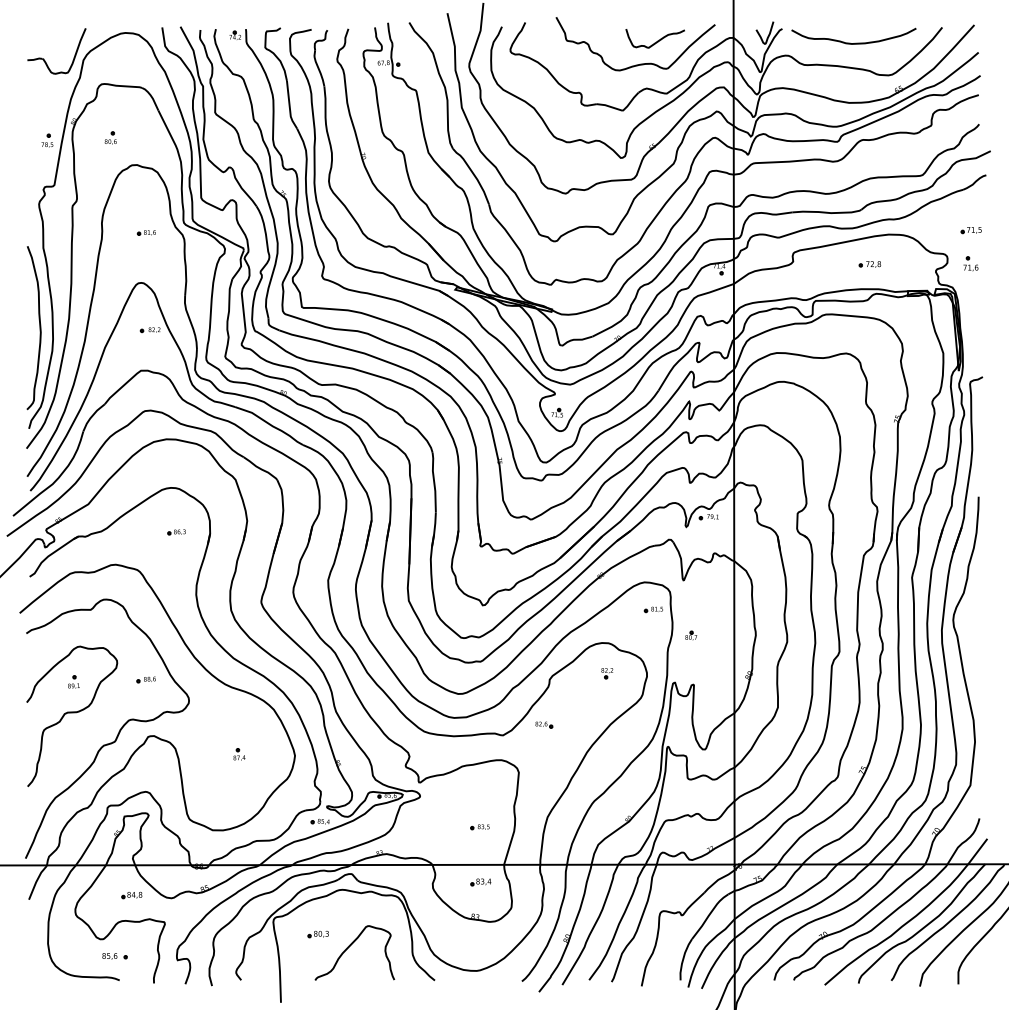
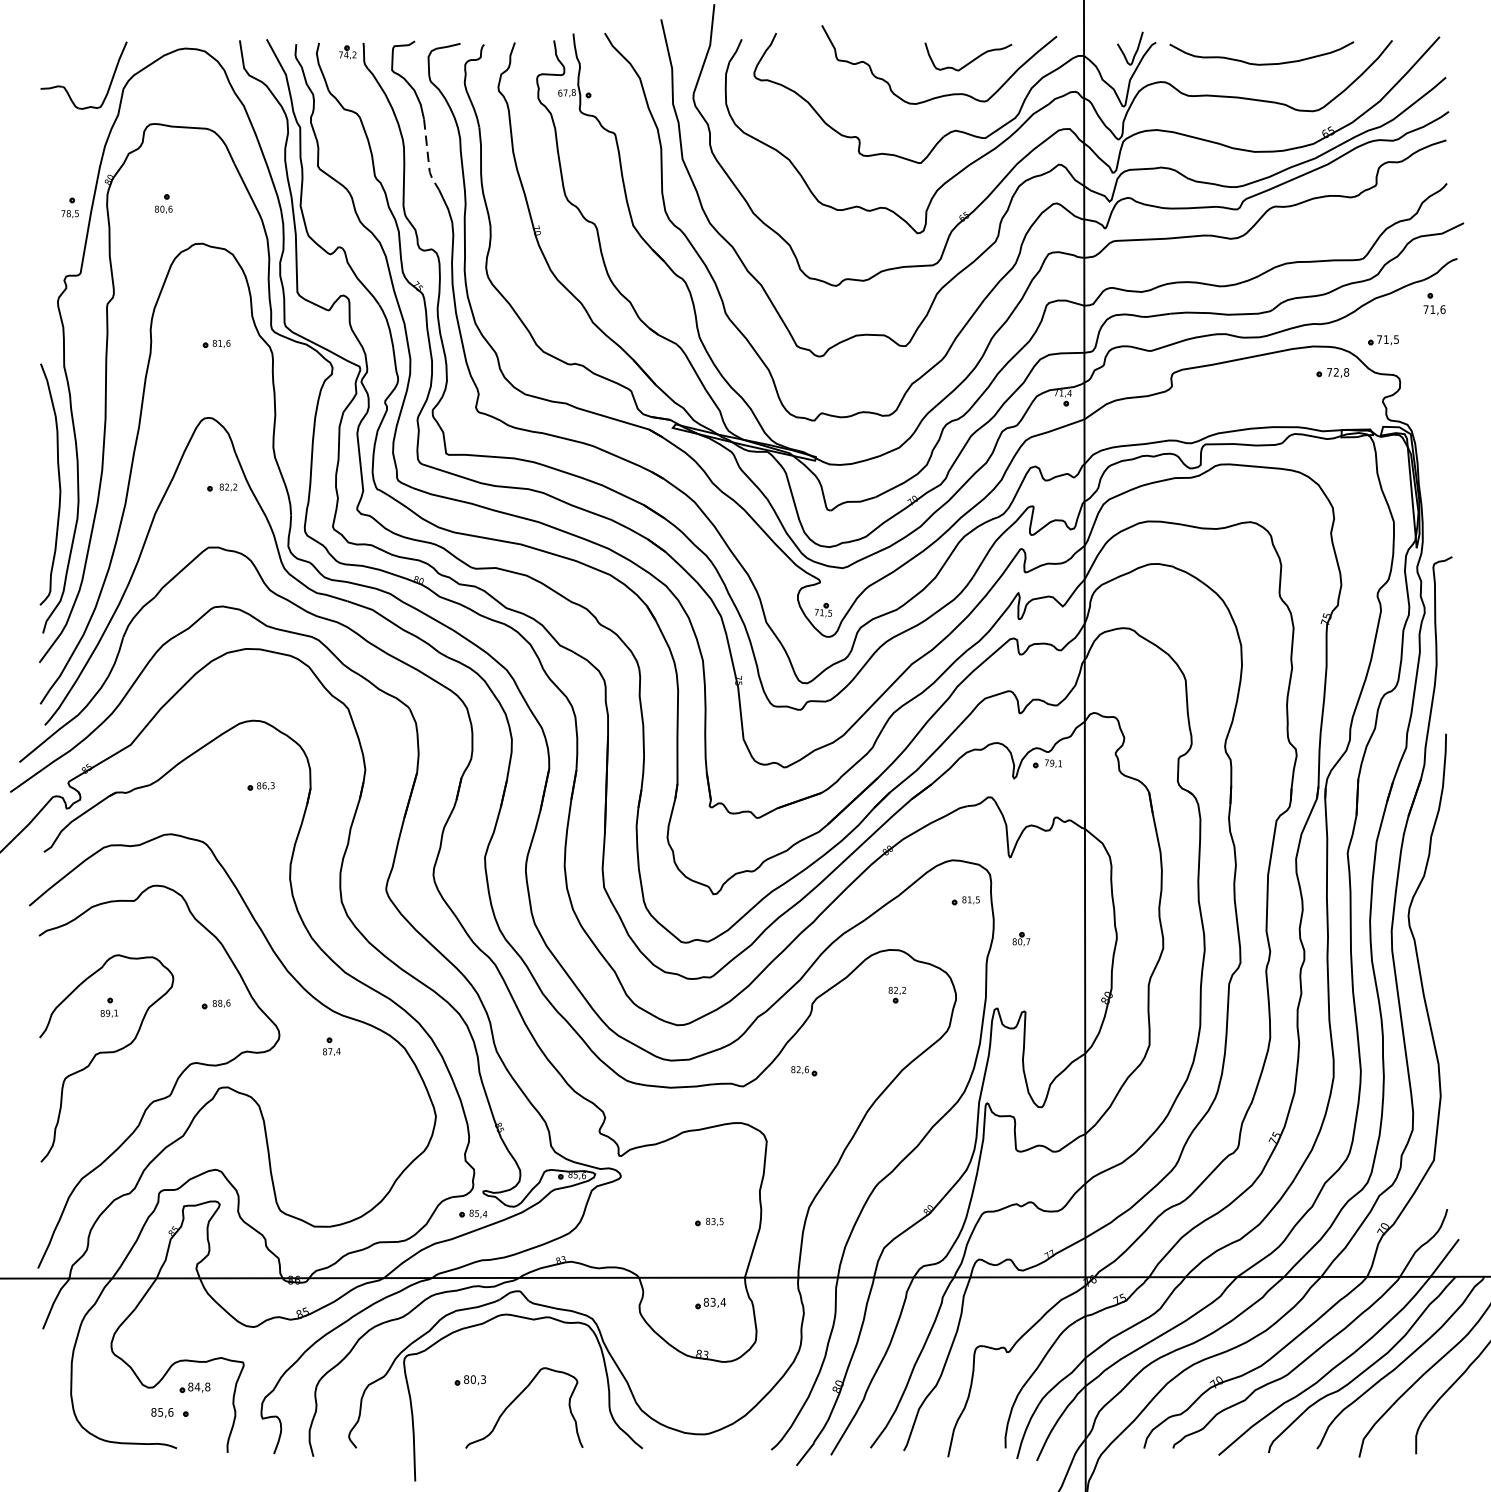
line: (289, 106) -> (427, 157), solid -> dashed
part: (970, 230) -> (1382, 340), moved
part: (970, 263) -> (1434, 303), moved
part: (869, 264) -> (1332, 372), moved
part: (239, 754) -> (331, 1046), moved
part: (131, 895) -> (194, 1387), moved

